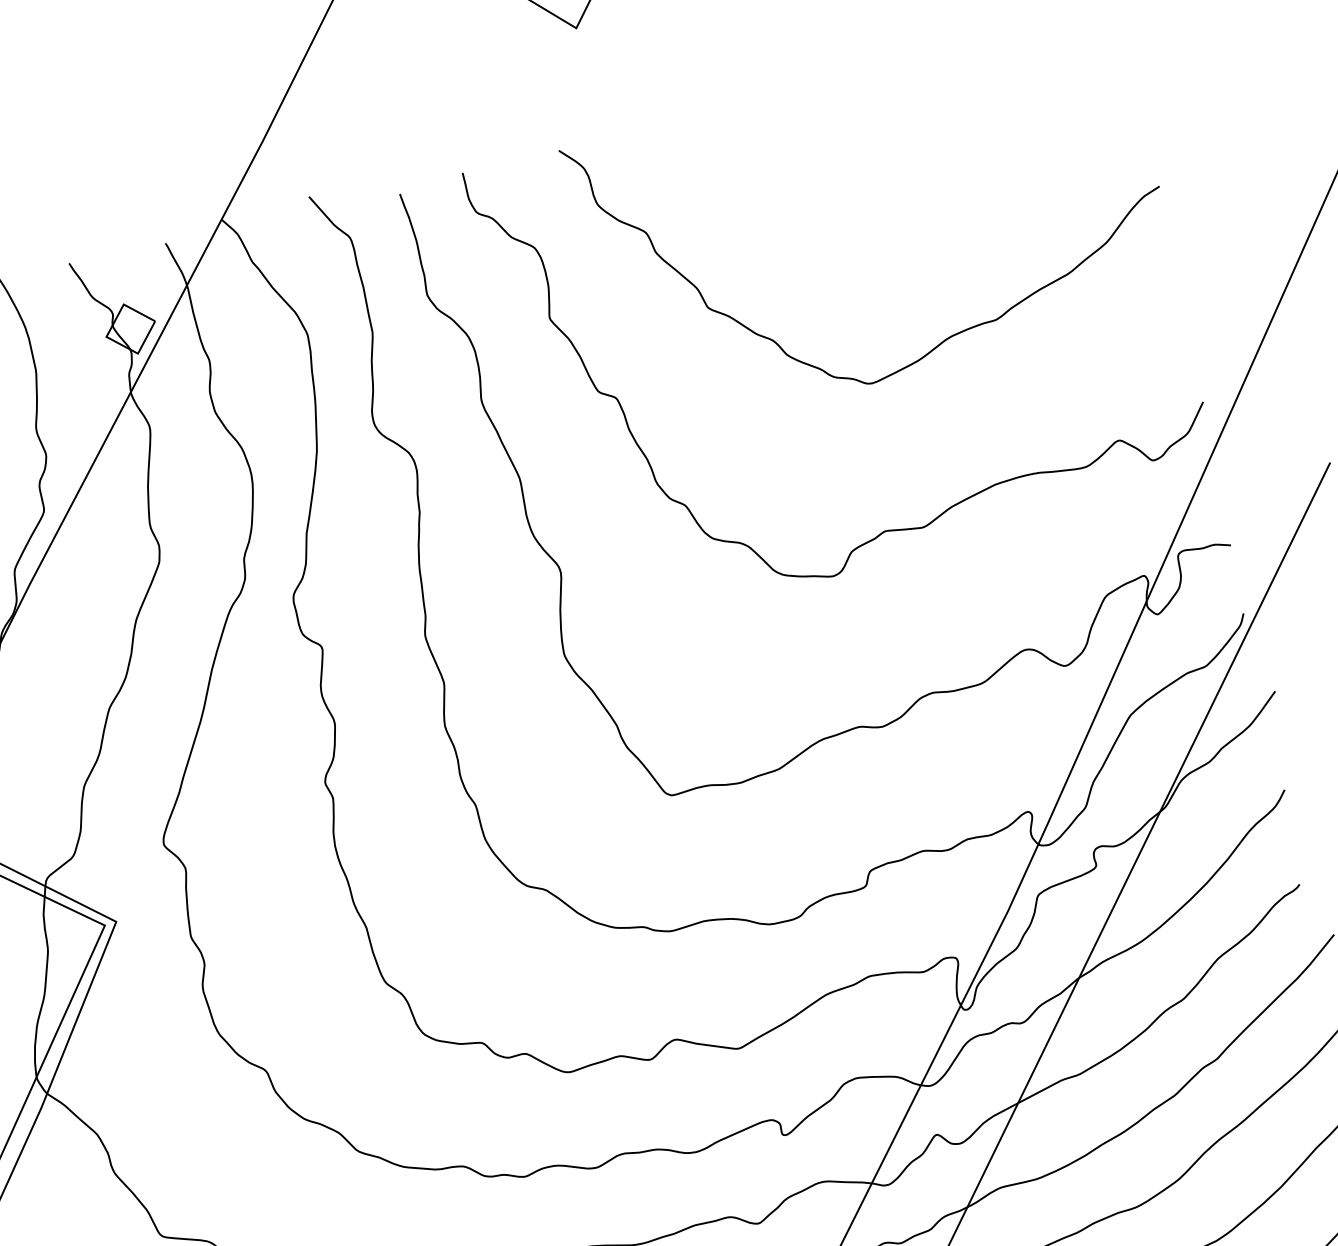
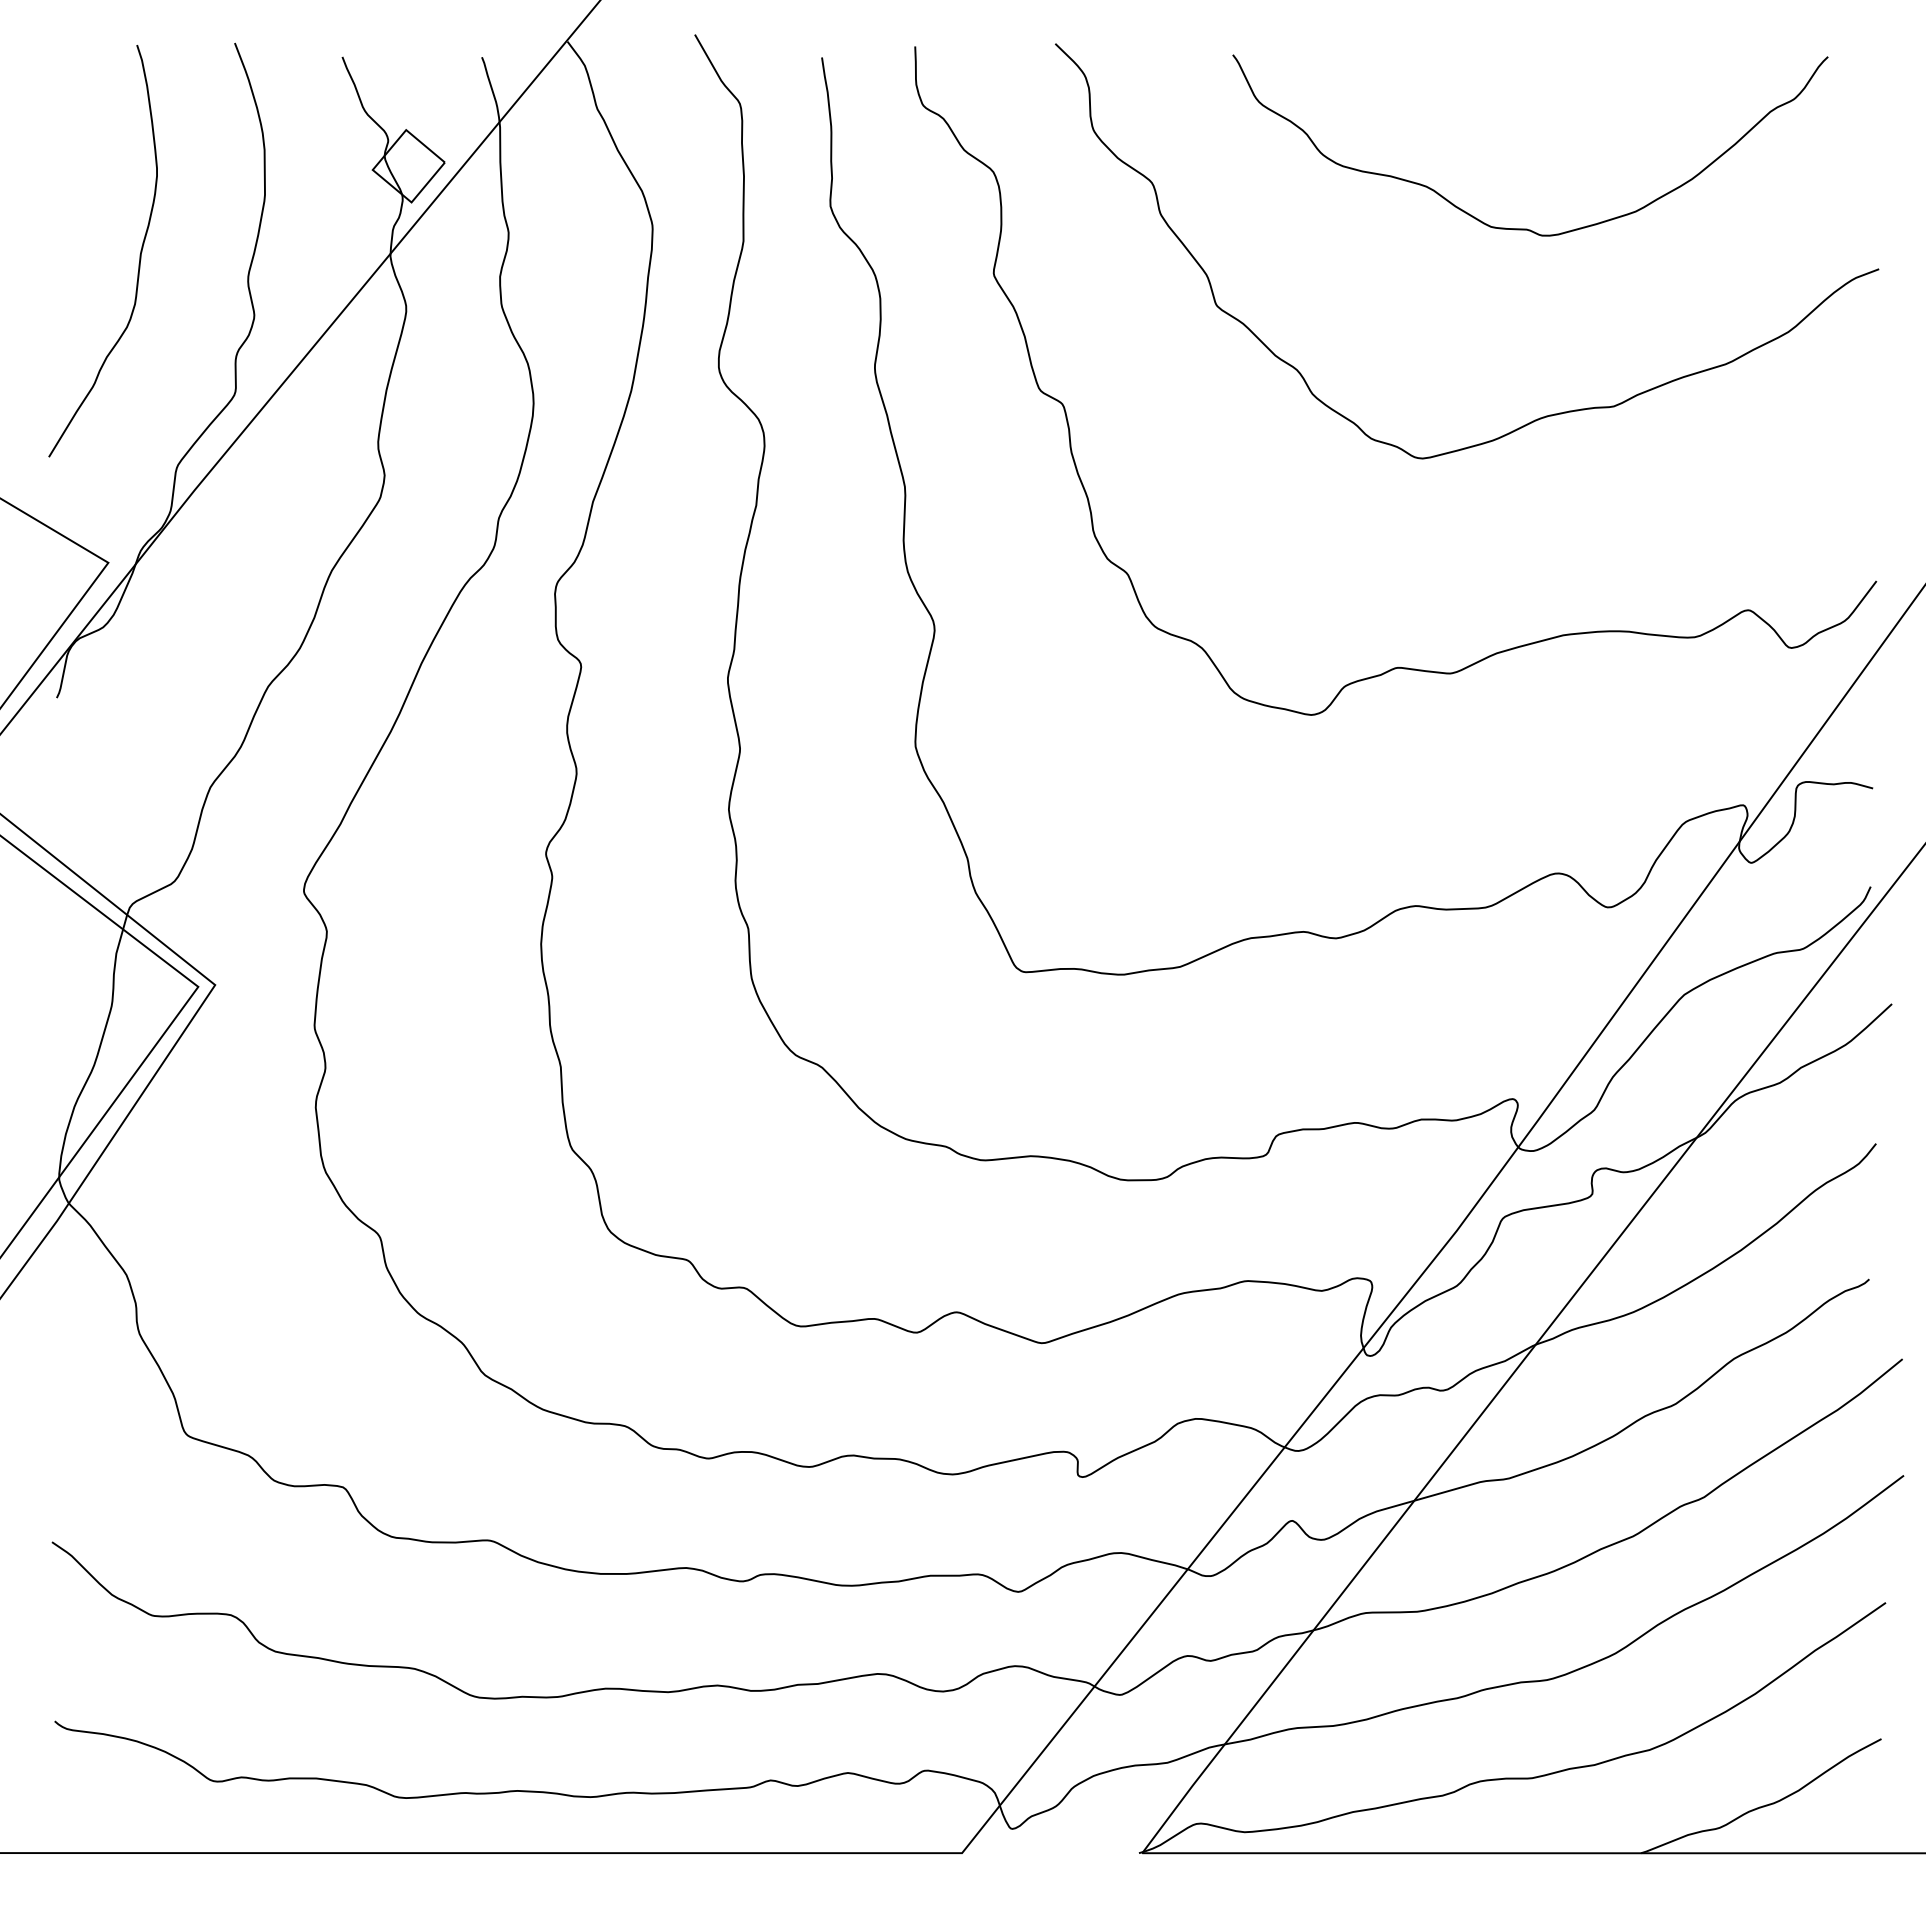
curve: (911, 209) -> (1527, 228), added

